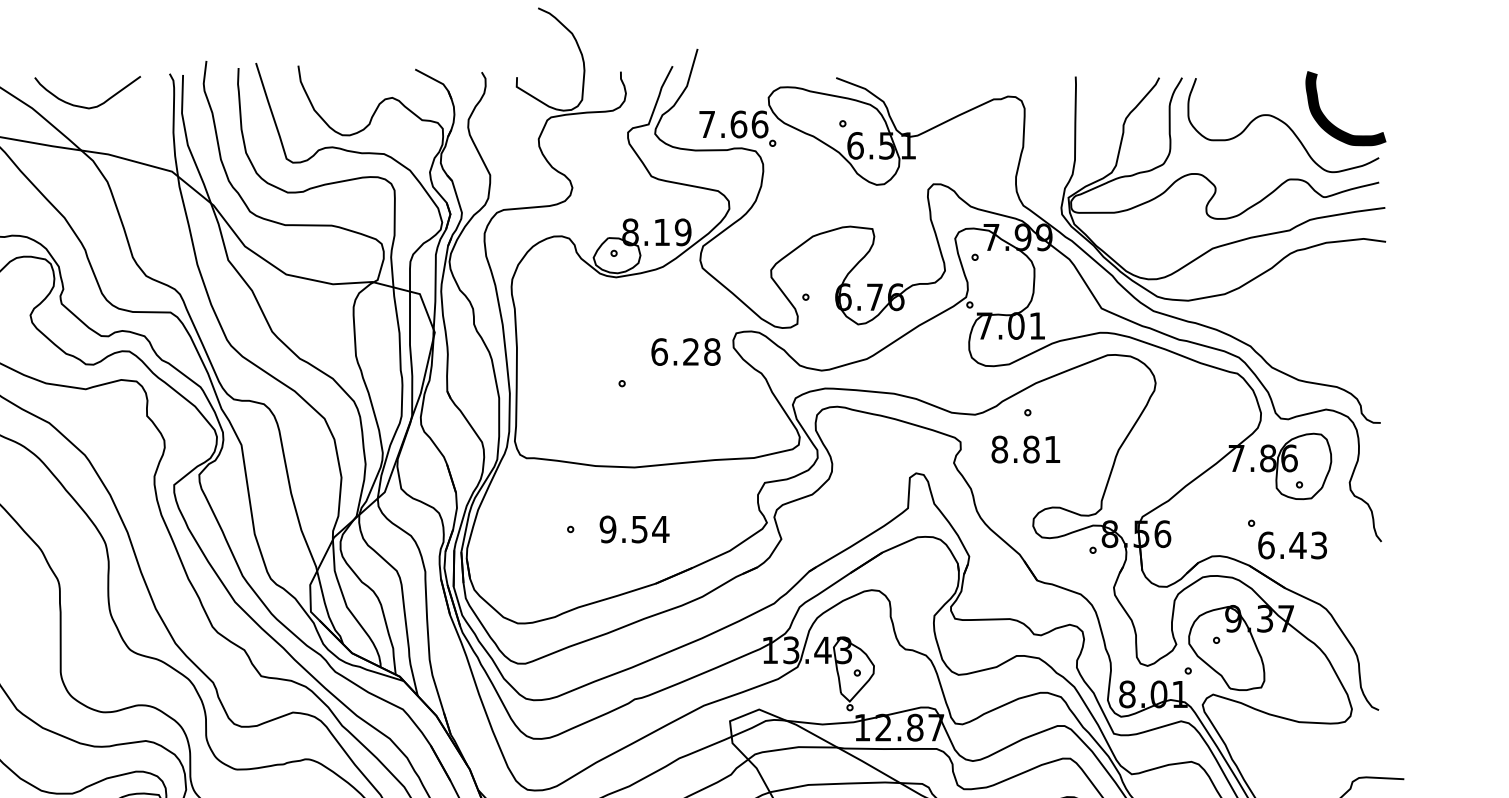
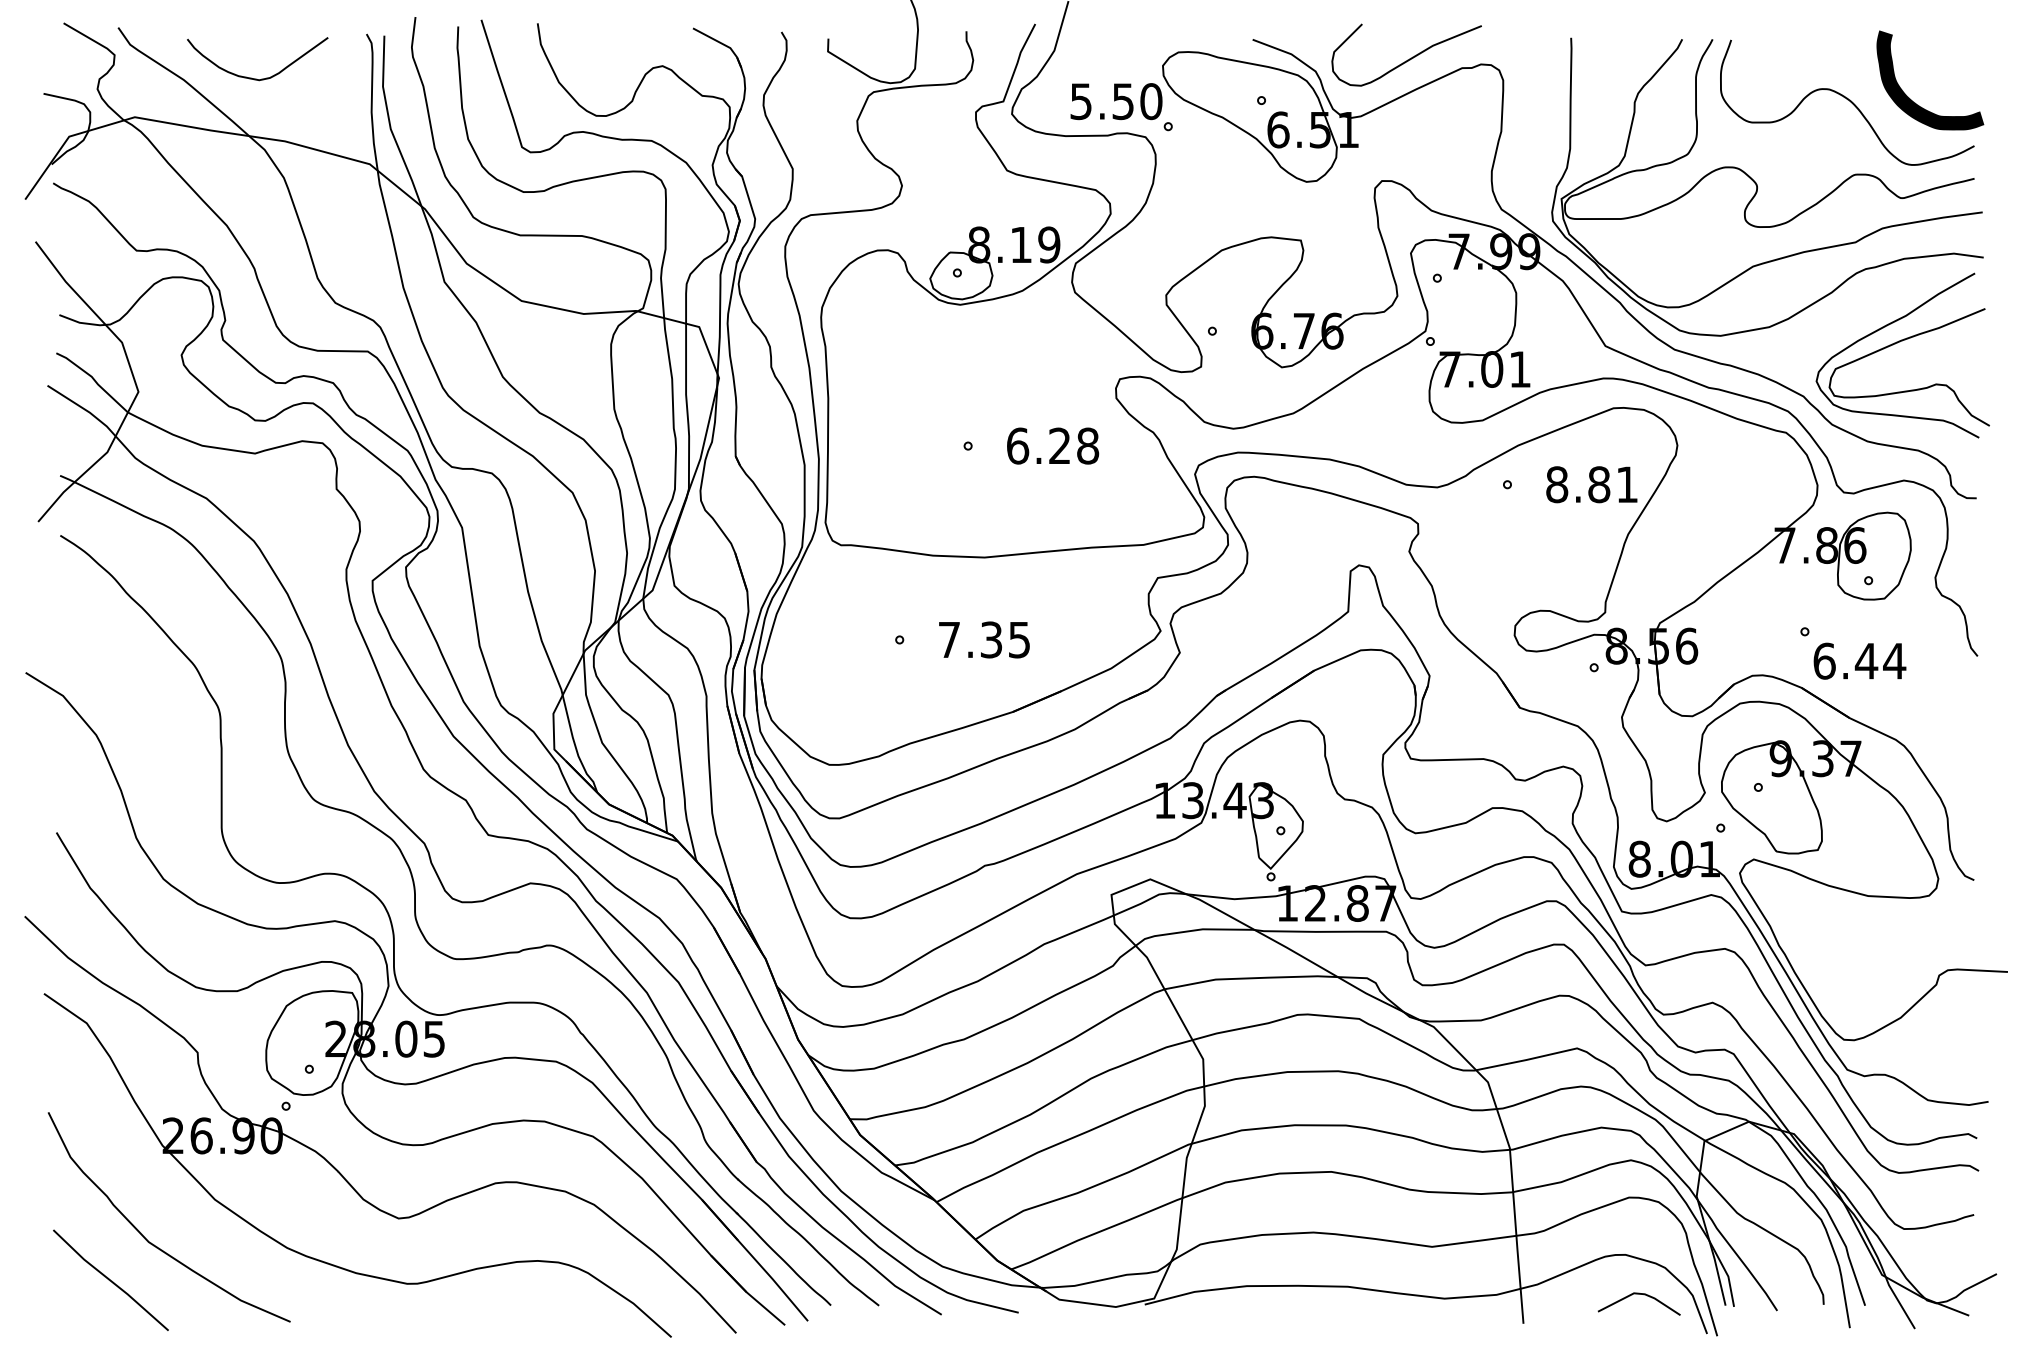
curve: (954, 92) -> (1409, 58), added
text: (733, 124) -> (1116, 101), 7.66 -> 5.50
part: (1321, 306) -> (1897, 343), added
text: (686, 351) -> (1053, 445), moved
text: (1025, 449) -> (1591, 484), moved
text: (634, 529) -> (984, 639), 9.54 -> 7.35
text: (1318, 544) -> (1894, 660), 6.43 -> 6.44

